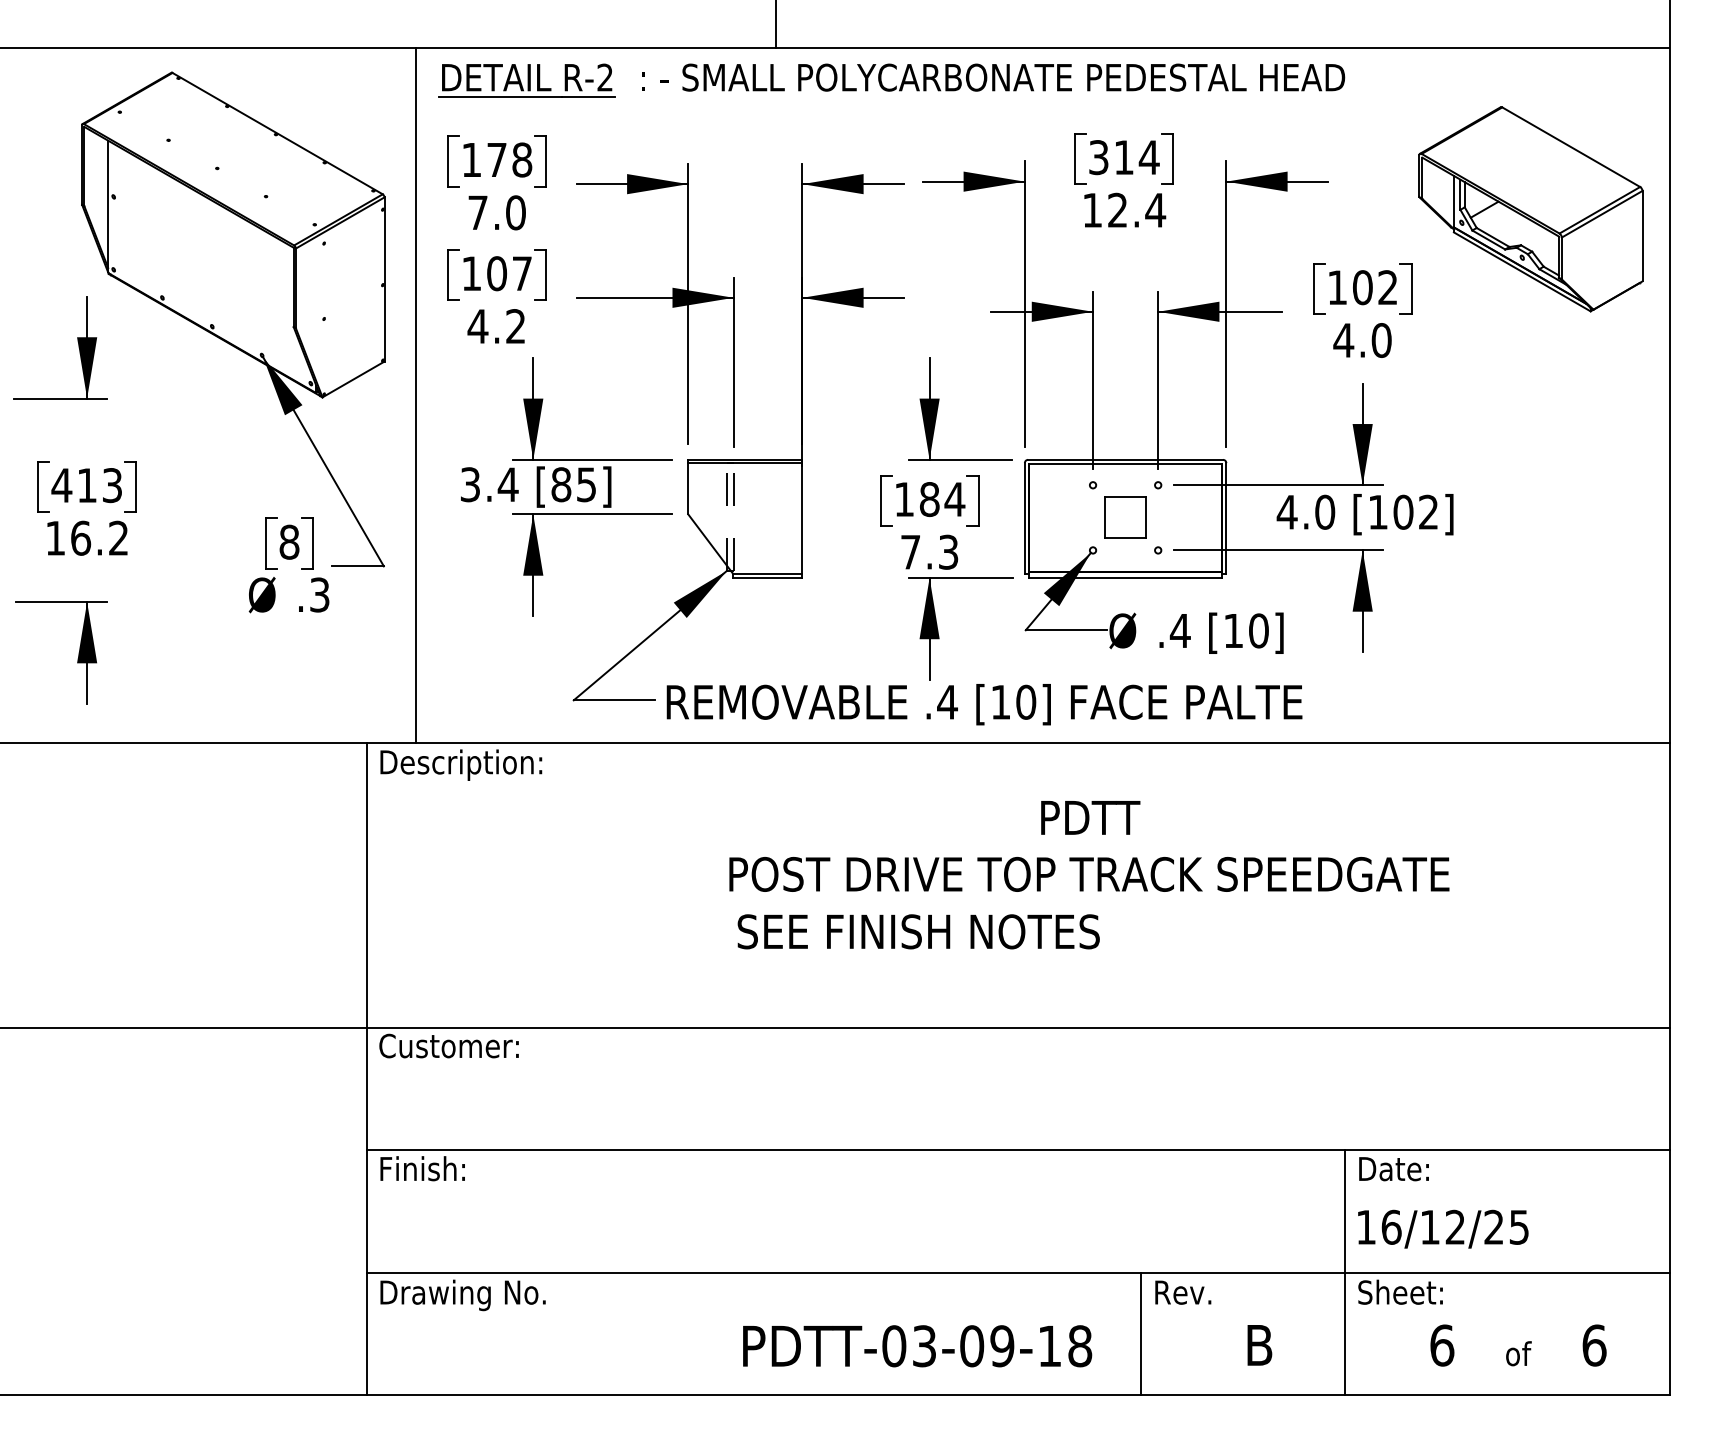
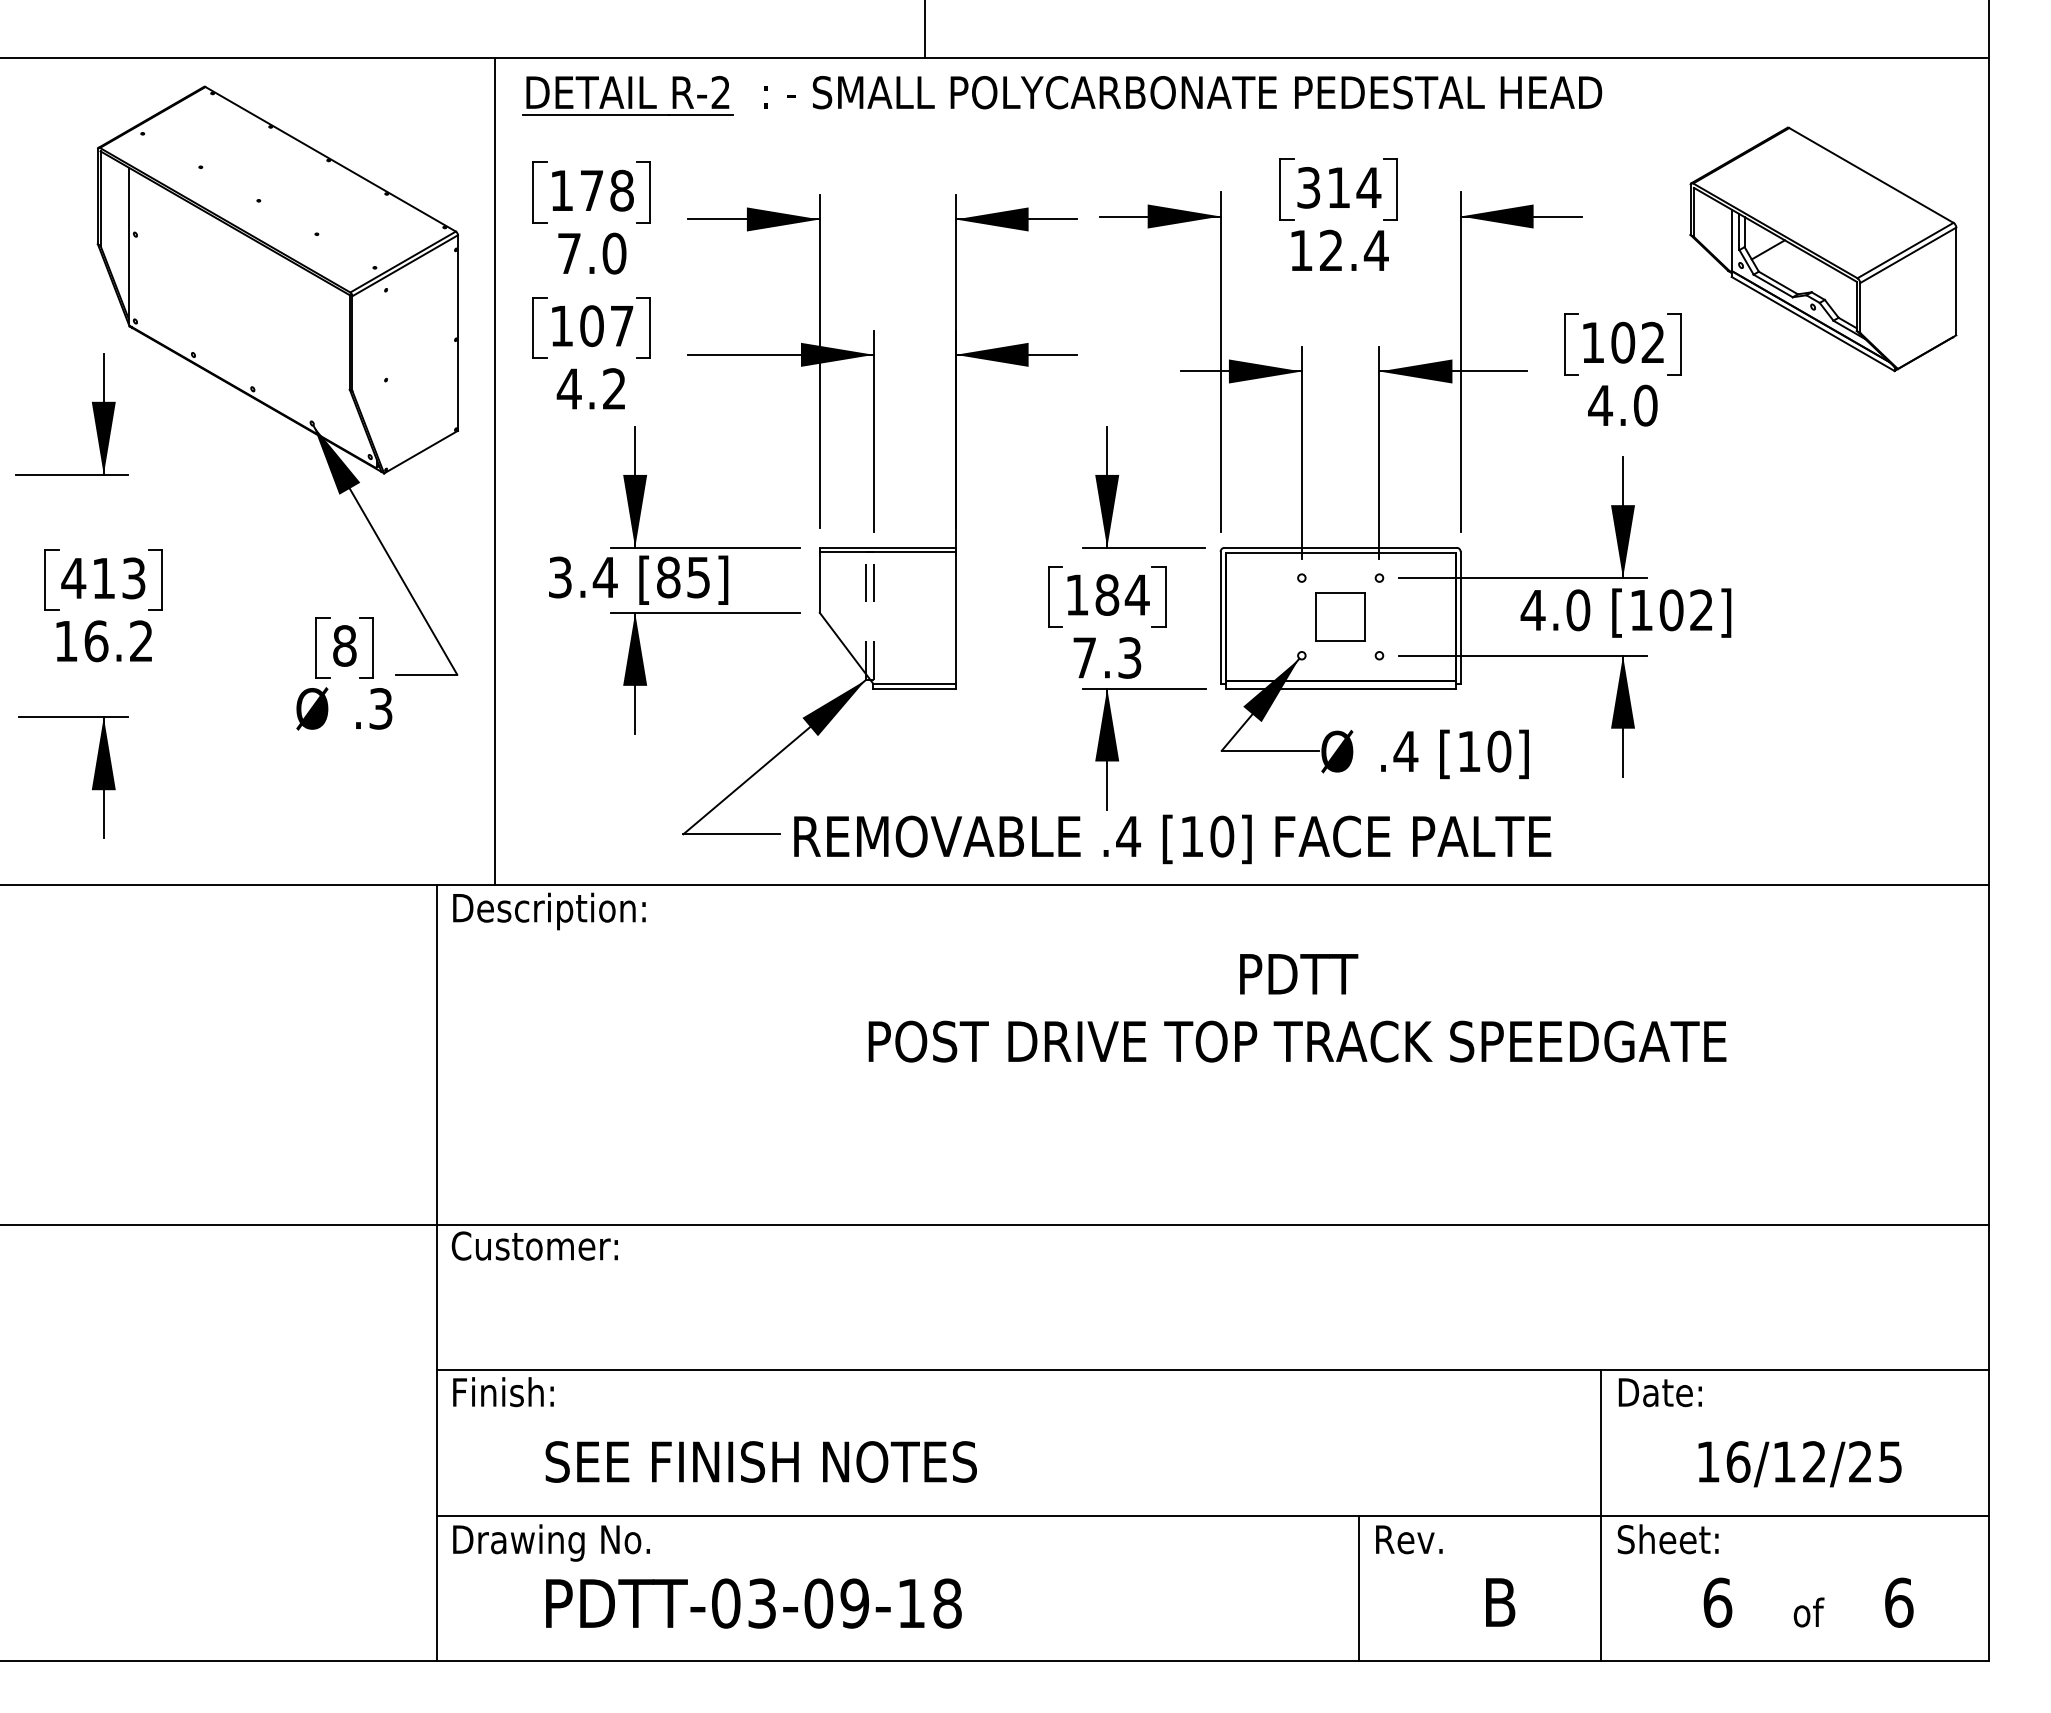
text: (918, 931) -> (760, 1461), moved
text: (1442, 1229) -> (1799, 1464), moved
text: (917, 1346) -> (753, 1603), moved

